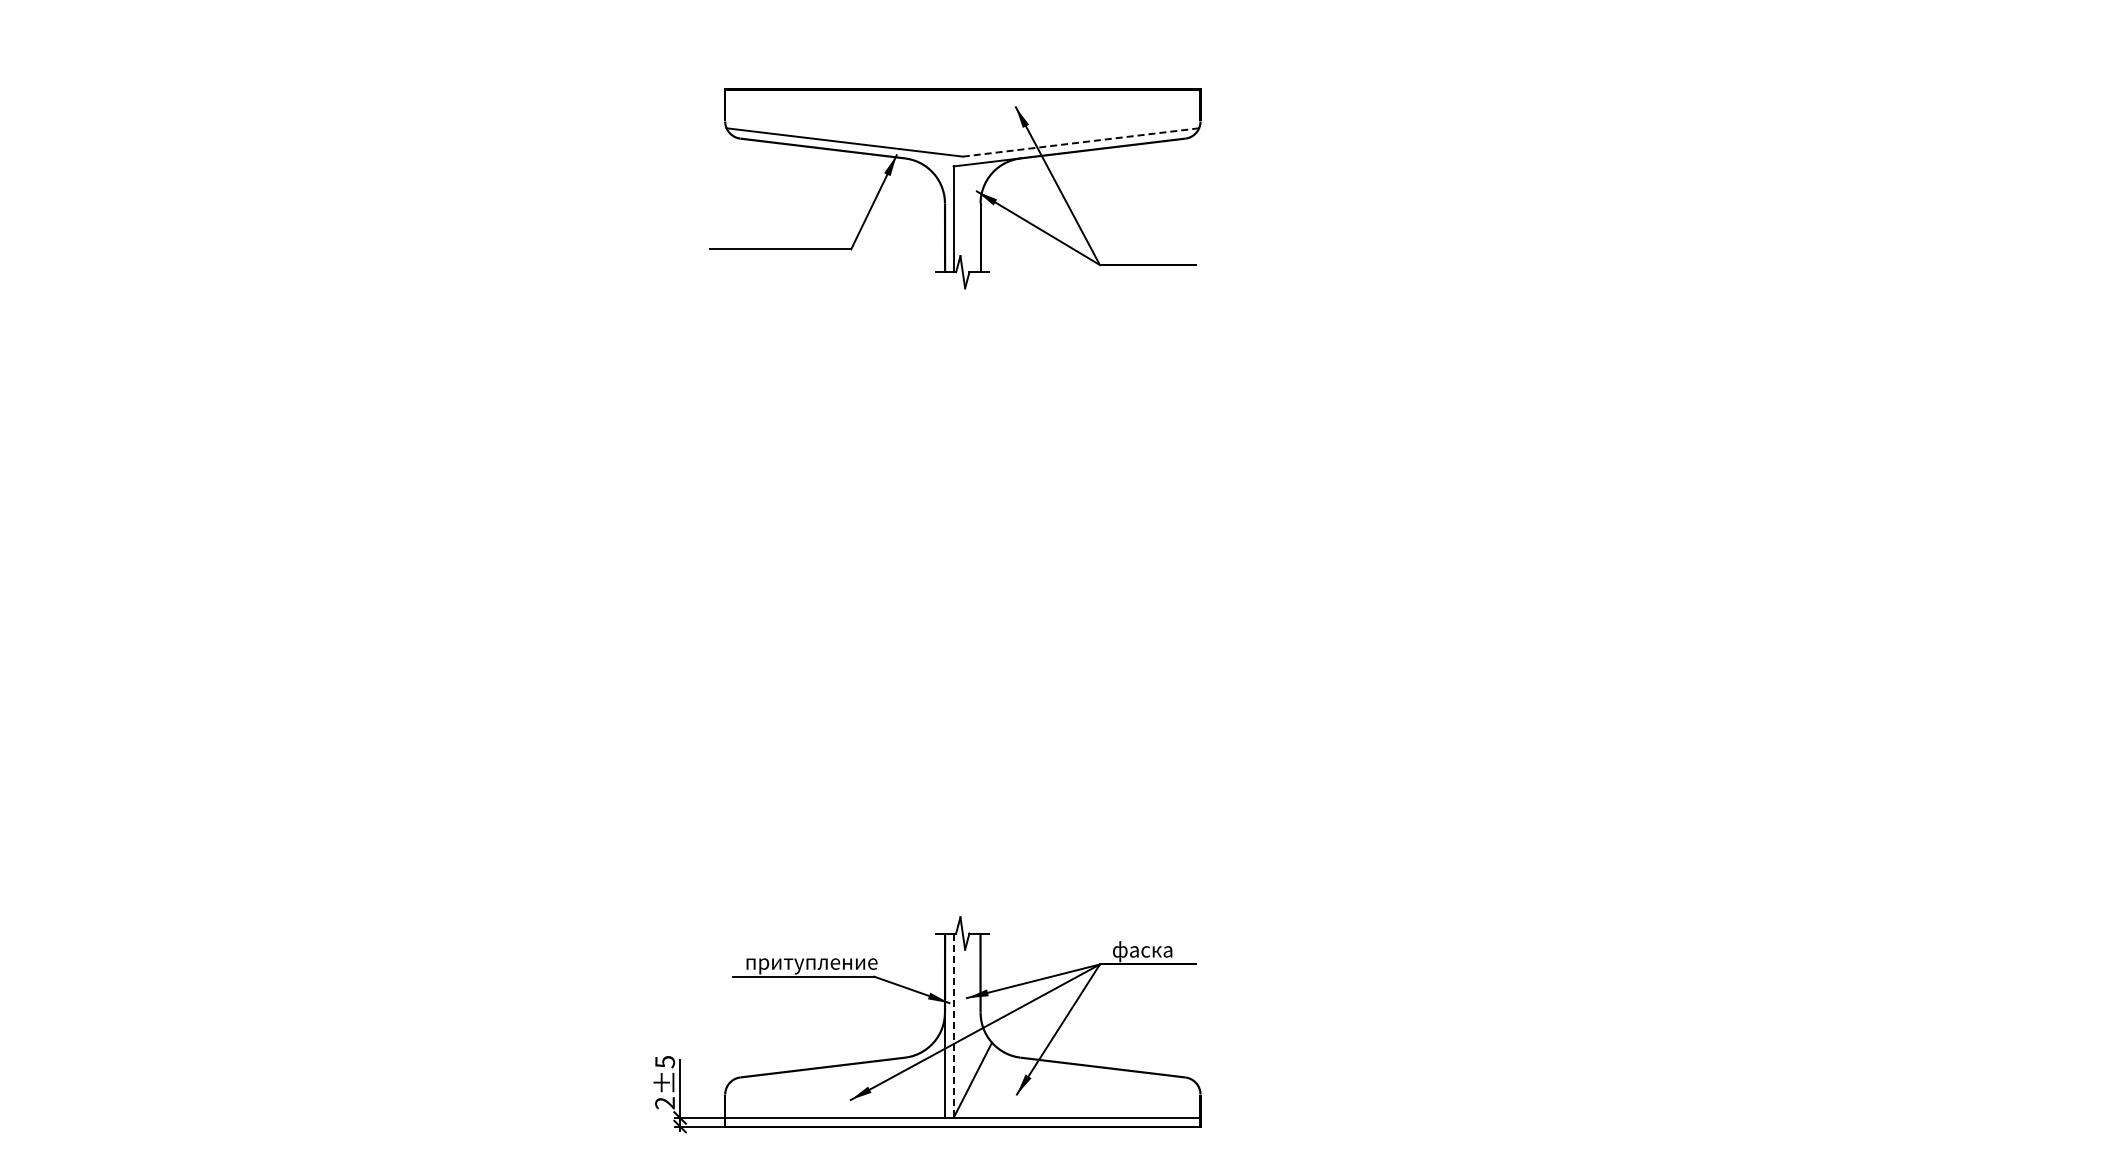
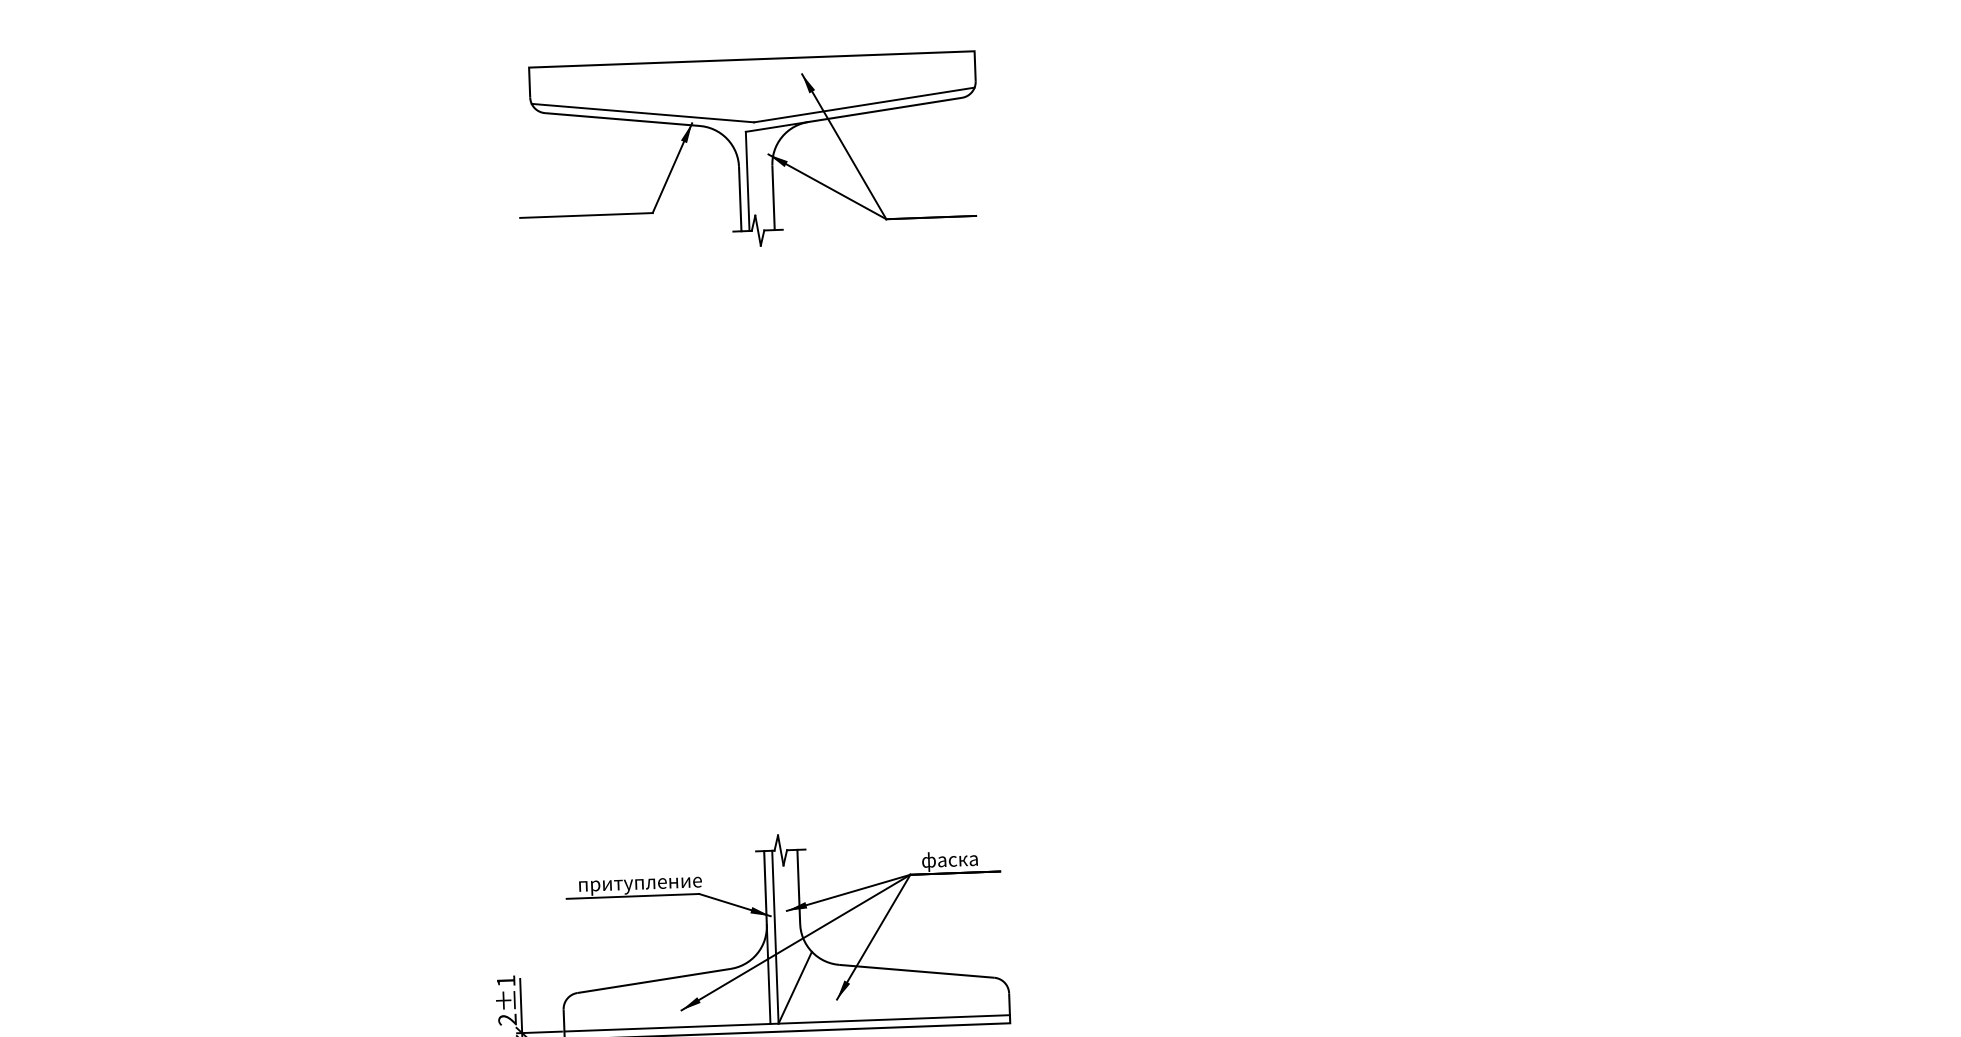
line: (1081, 142) -> (864, 105), dashed -> solid
line: (953, 1026) -> (775, 937), dashed -> solid
text: (665, 1062) -> (506, 981), 2±5 -> 2±1

